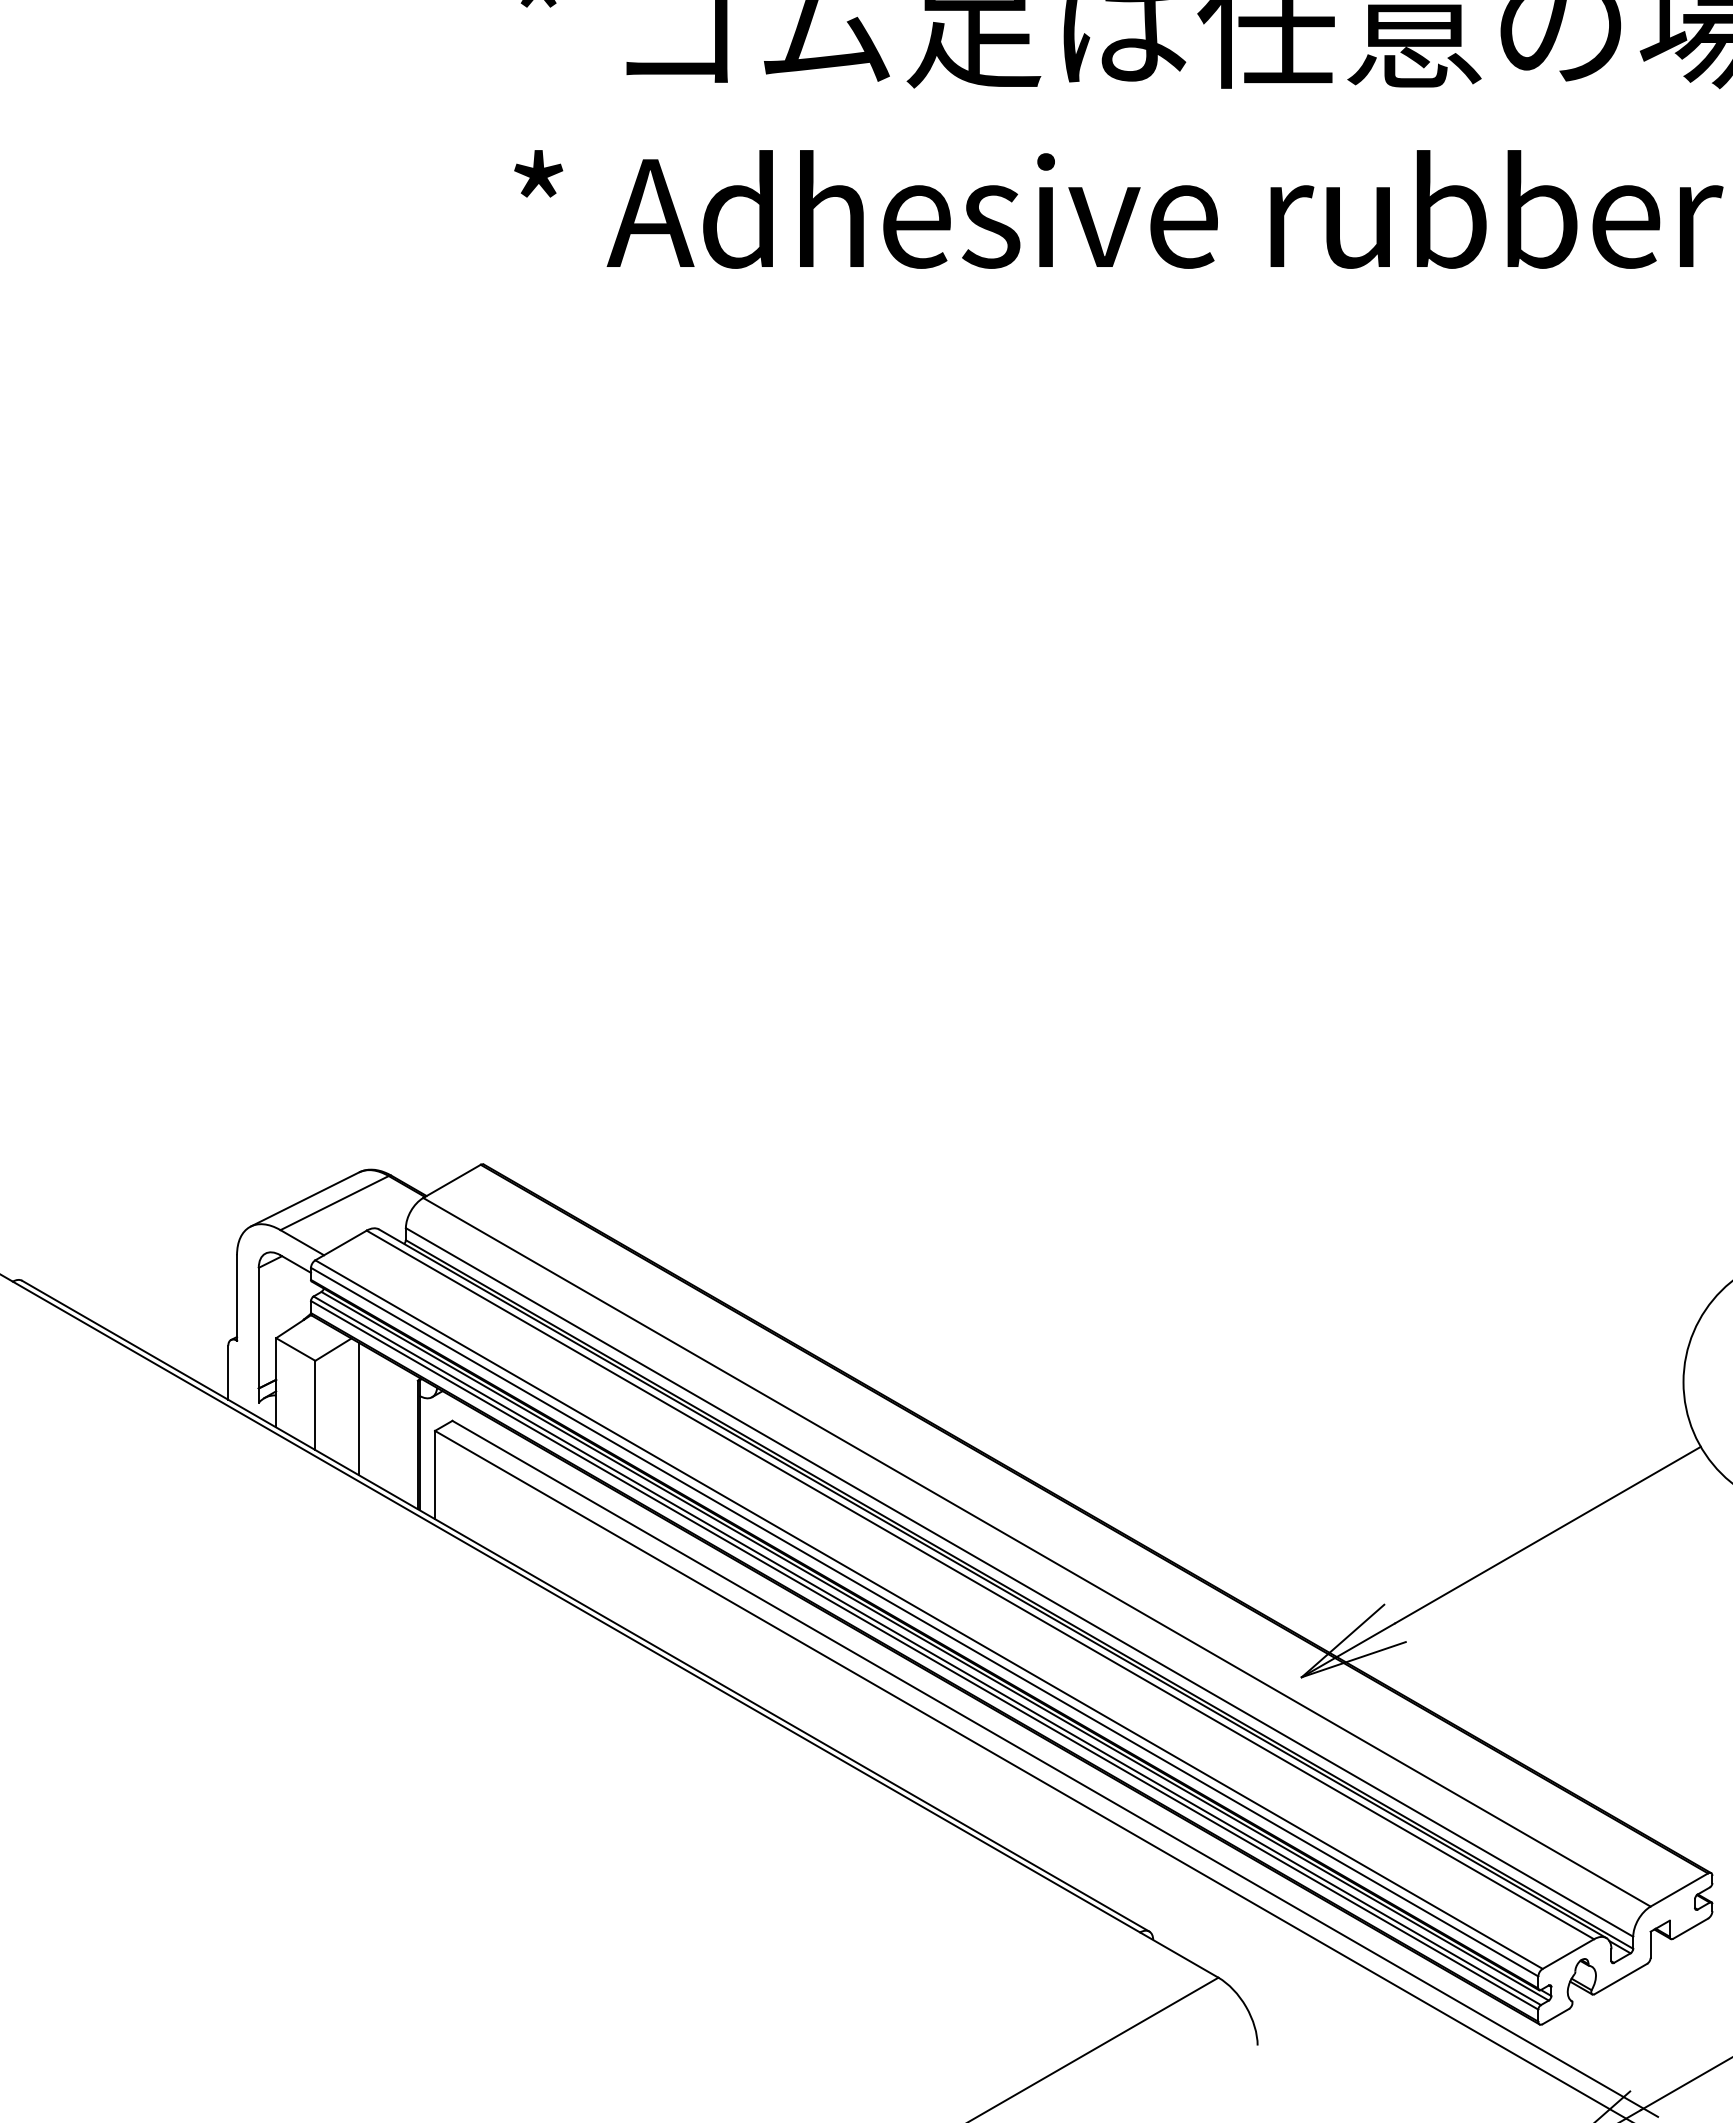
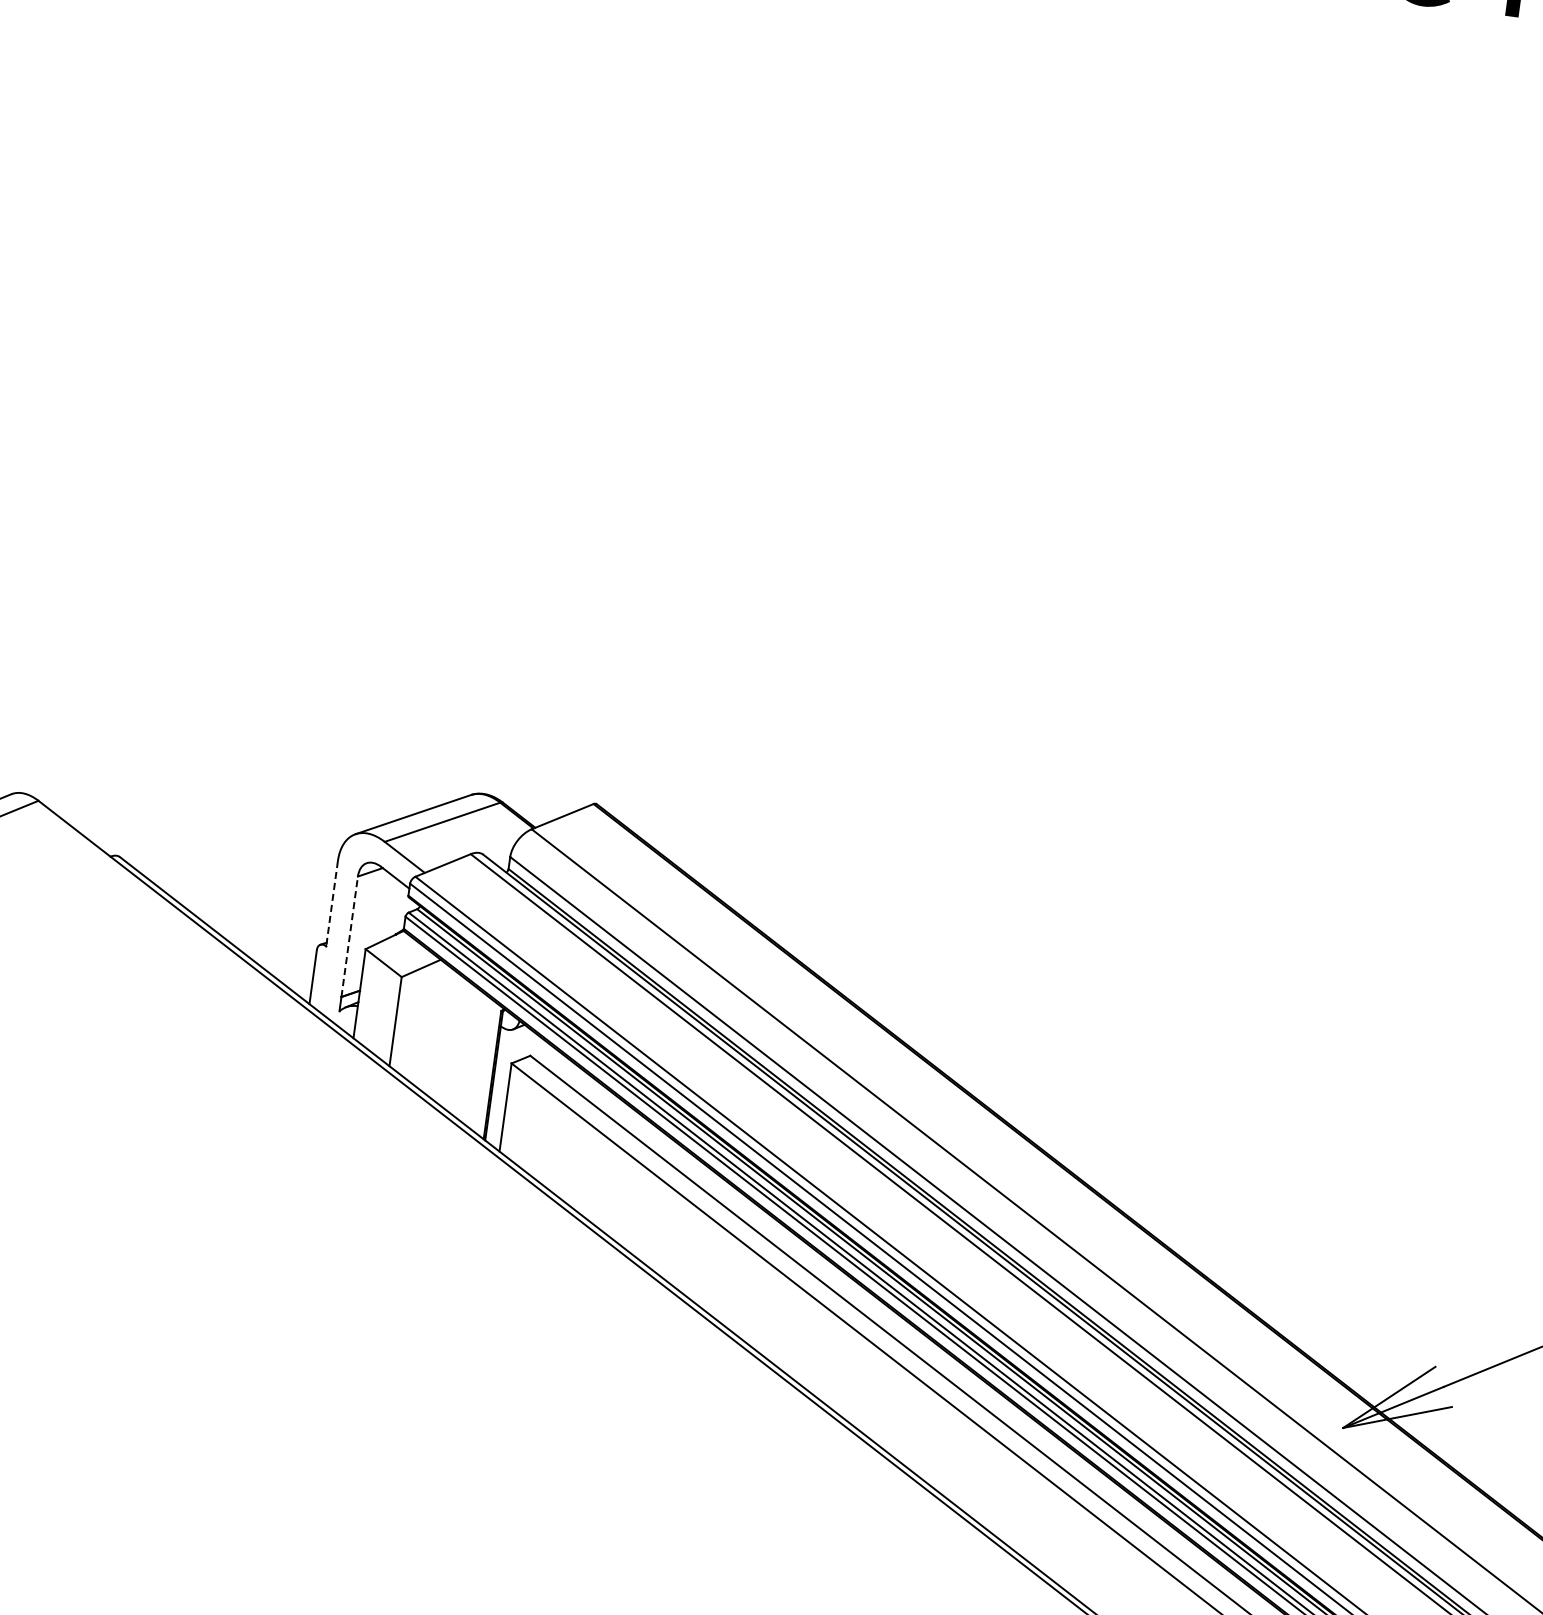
line: (237, 1297) -> (332, 903), solid -> dashed
line: (258, 1327) -> (349, 936), solid -> dashed
line: (358, 1408) -> (438, 1030), removed

